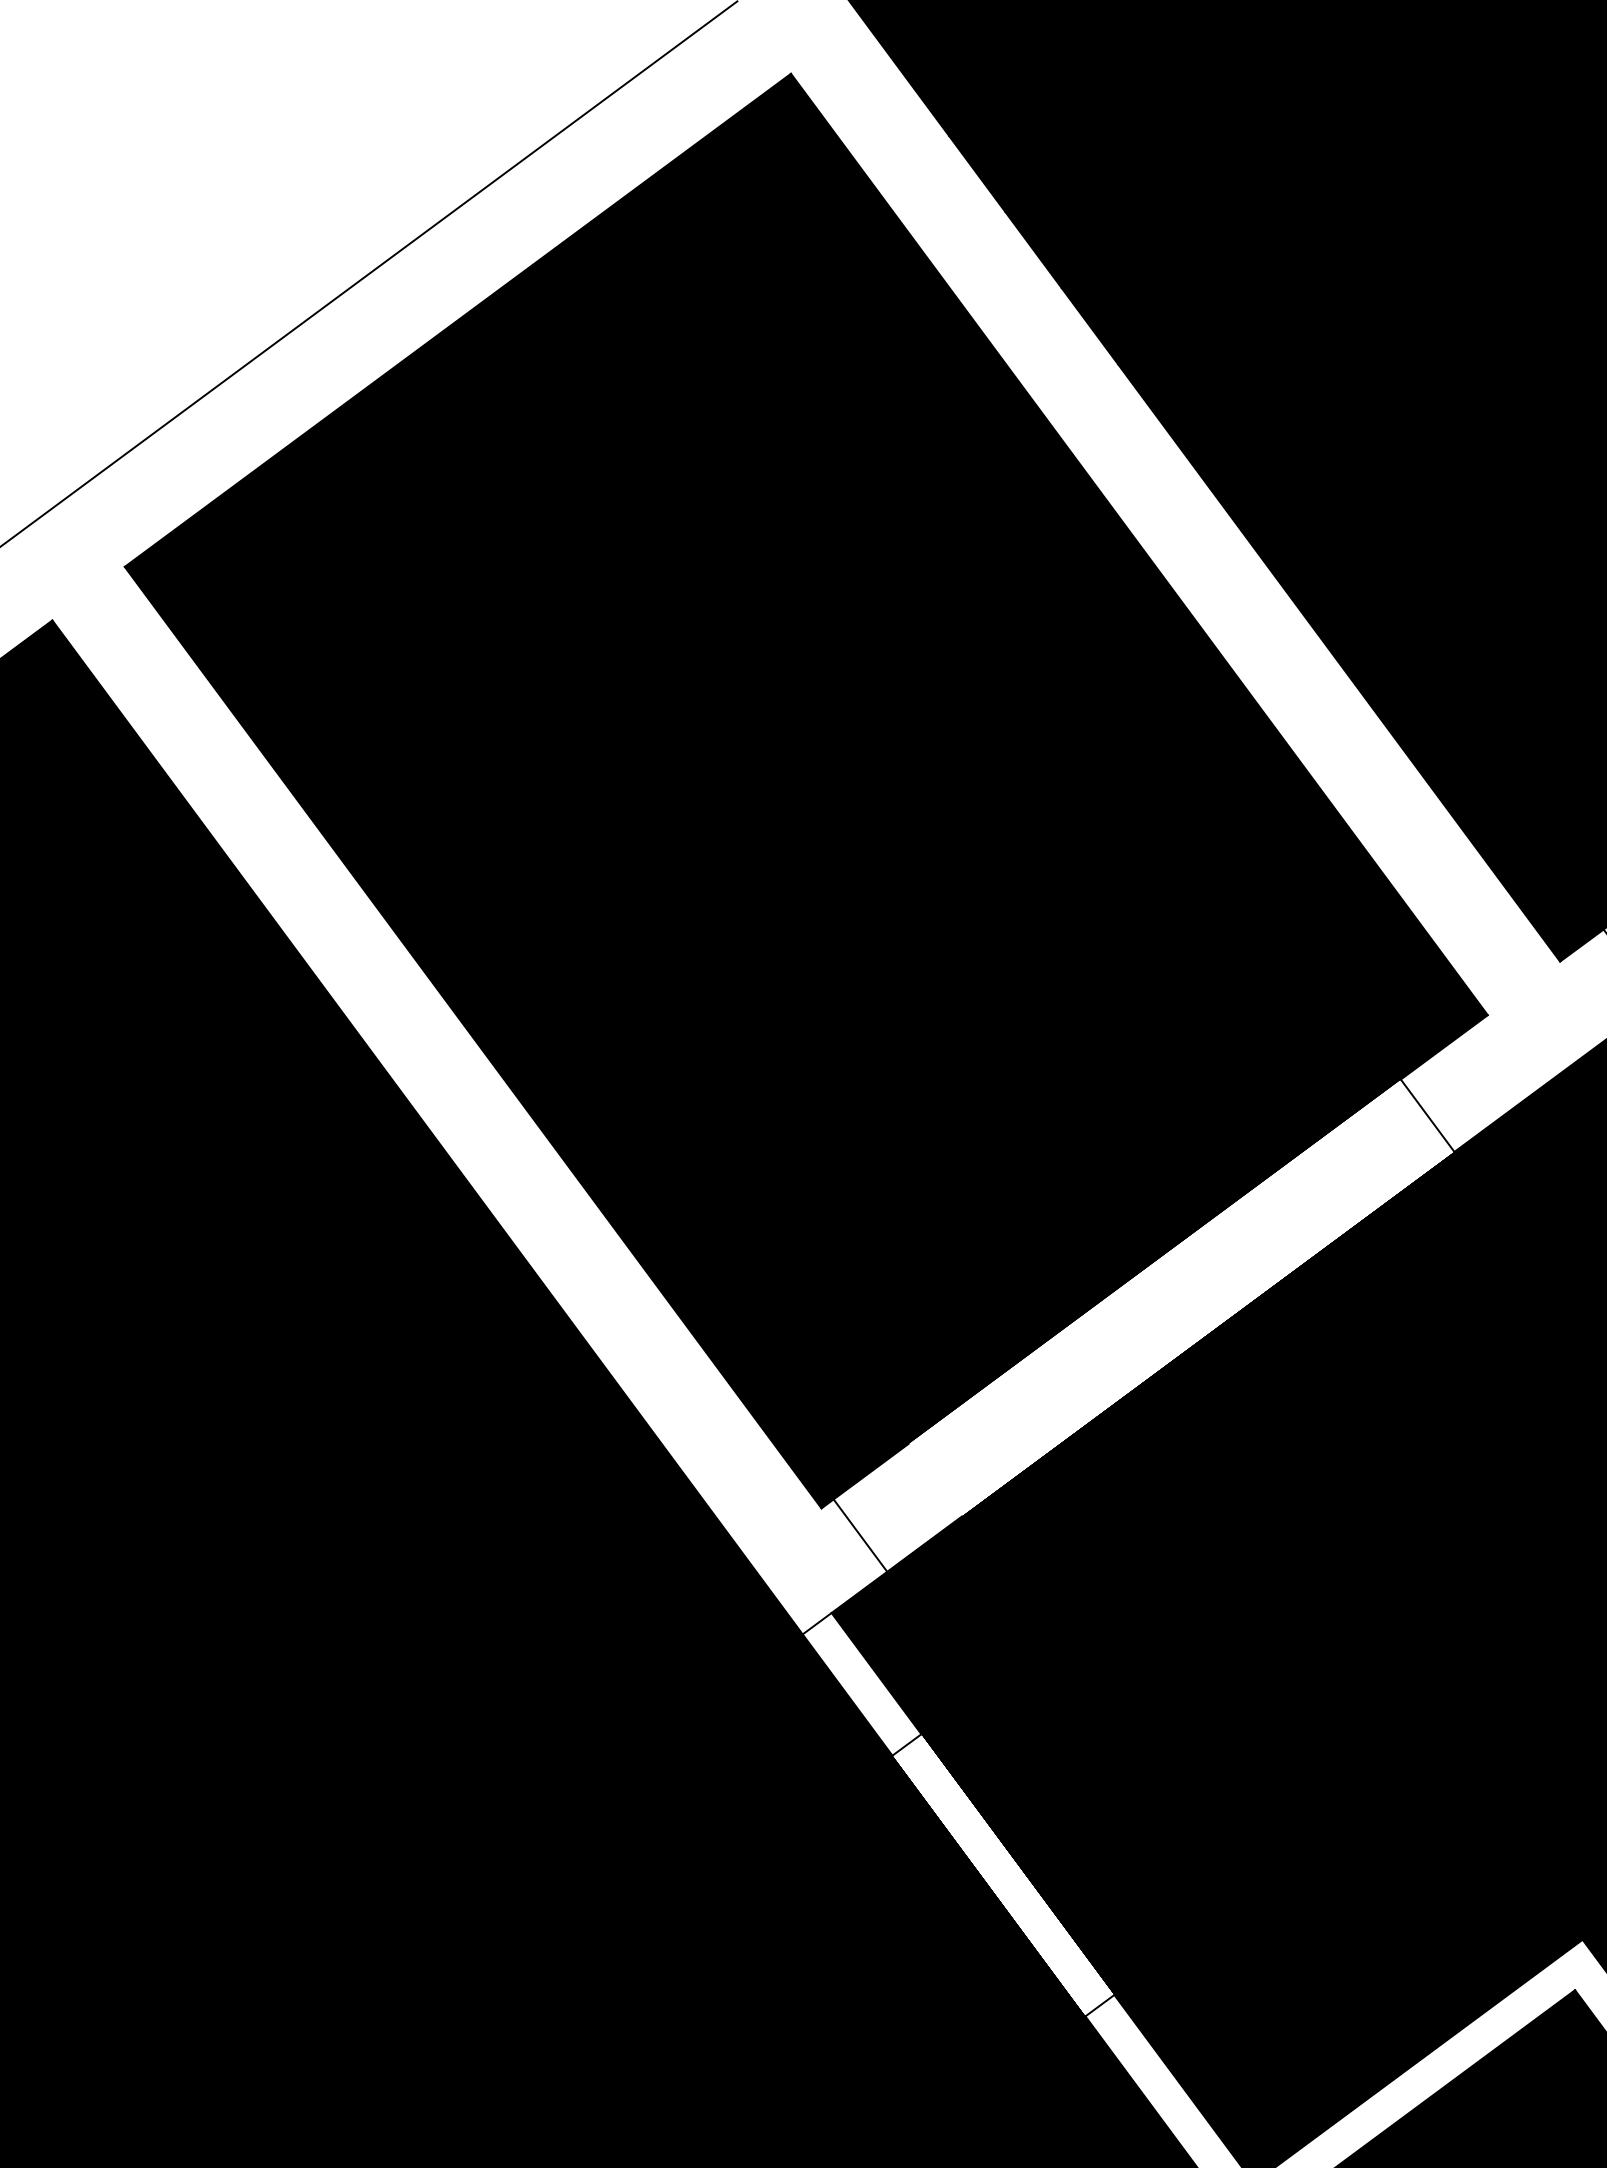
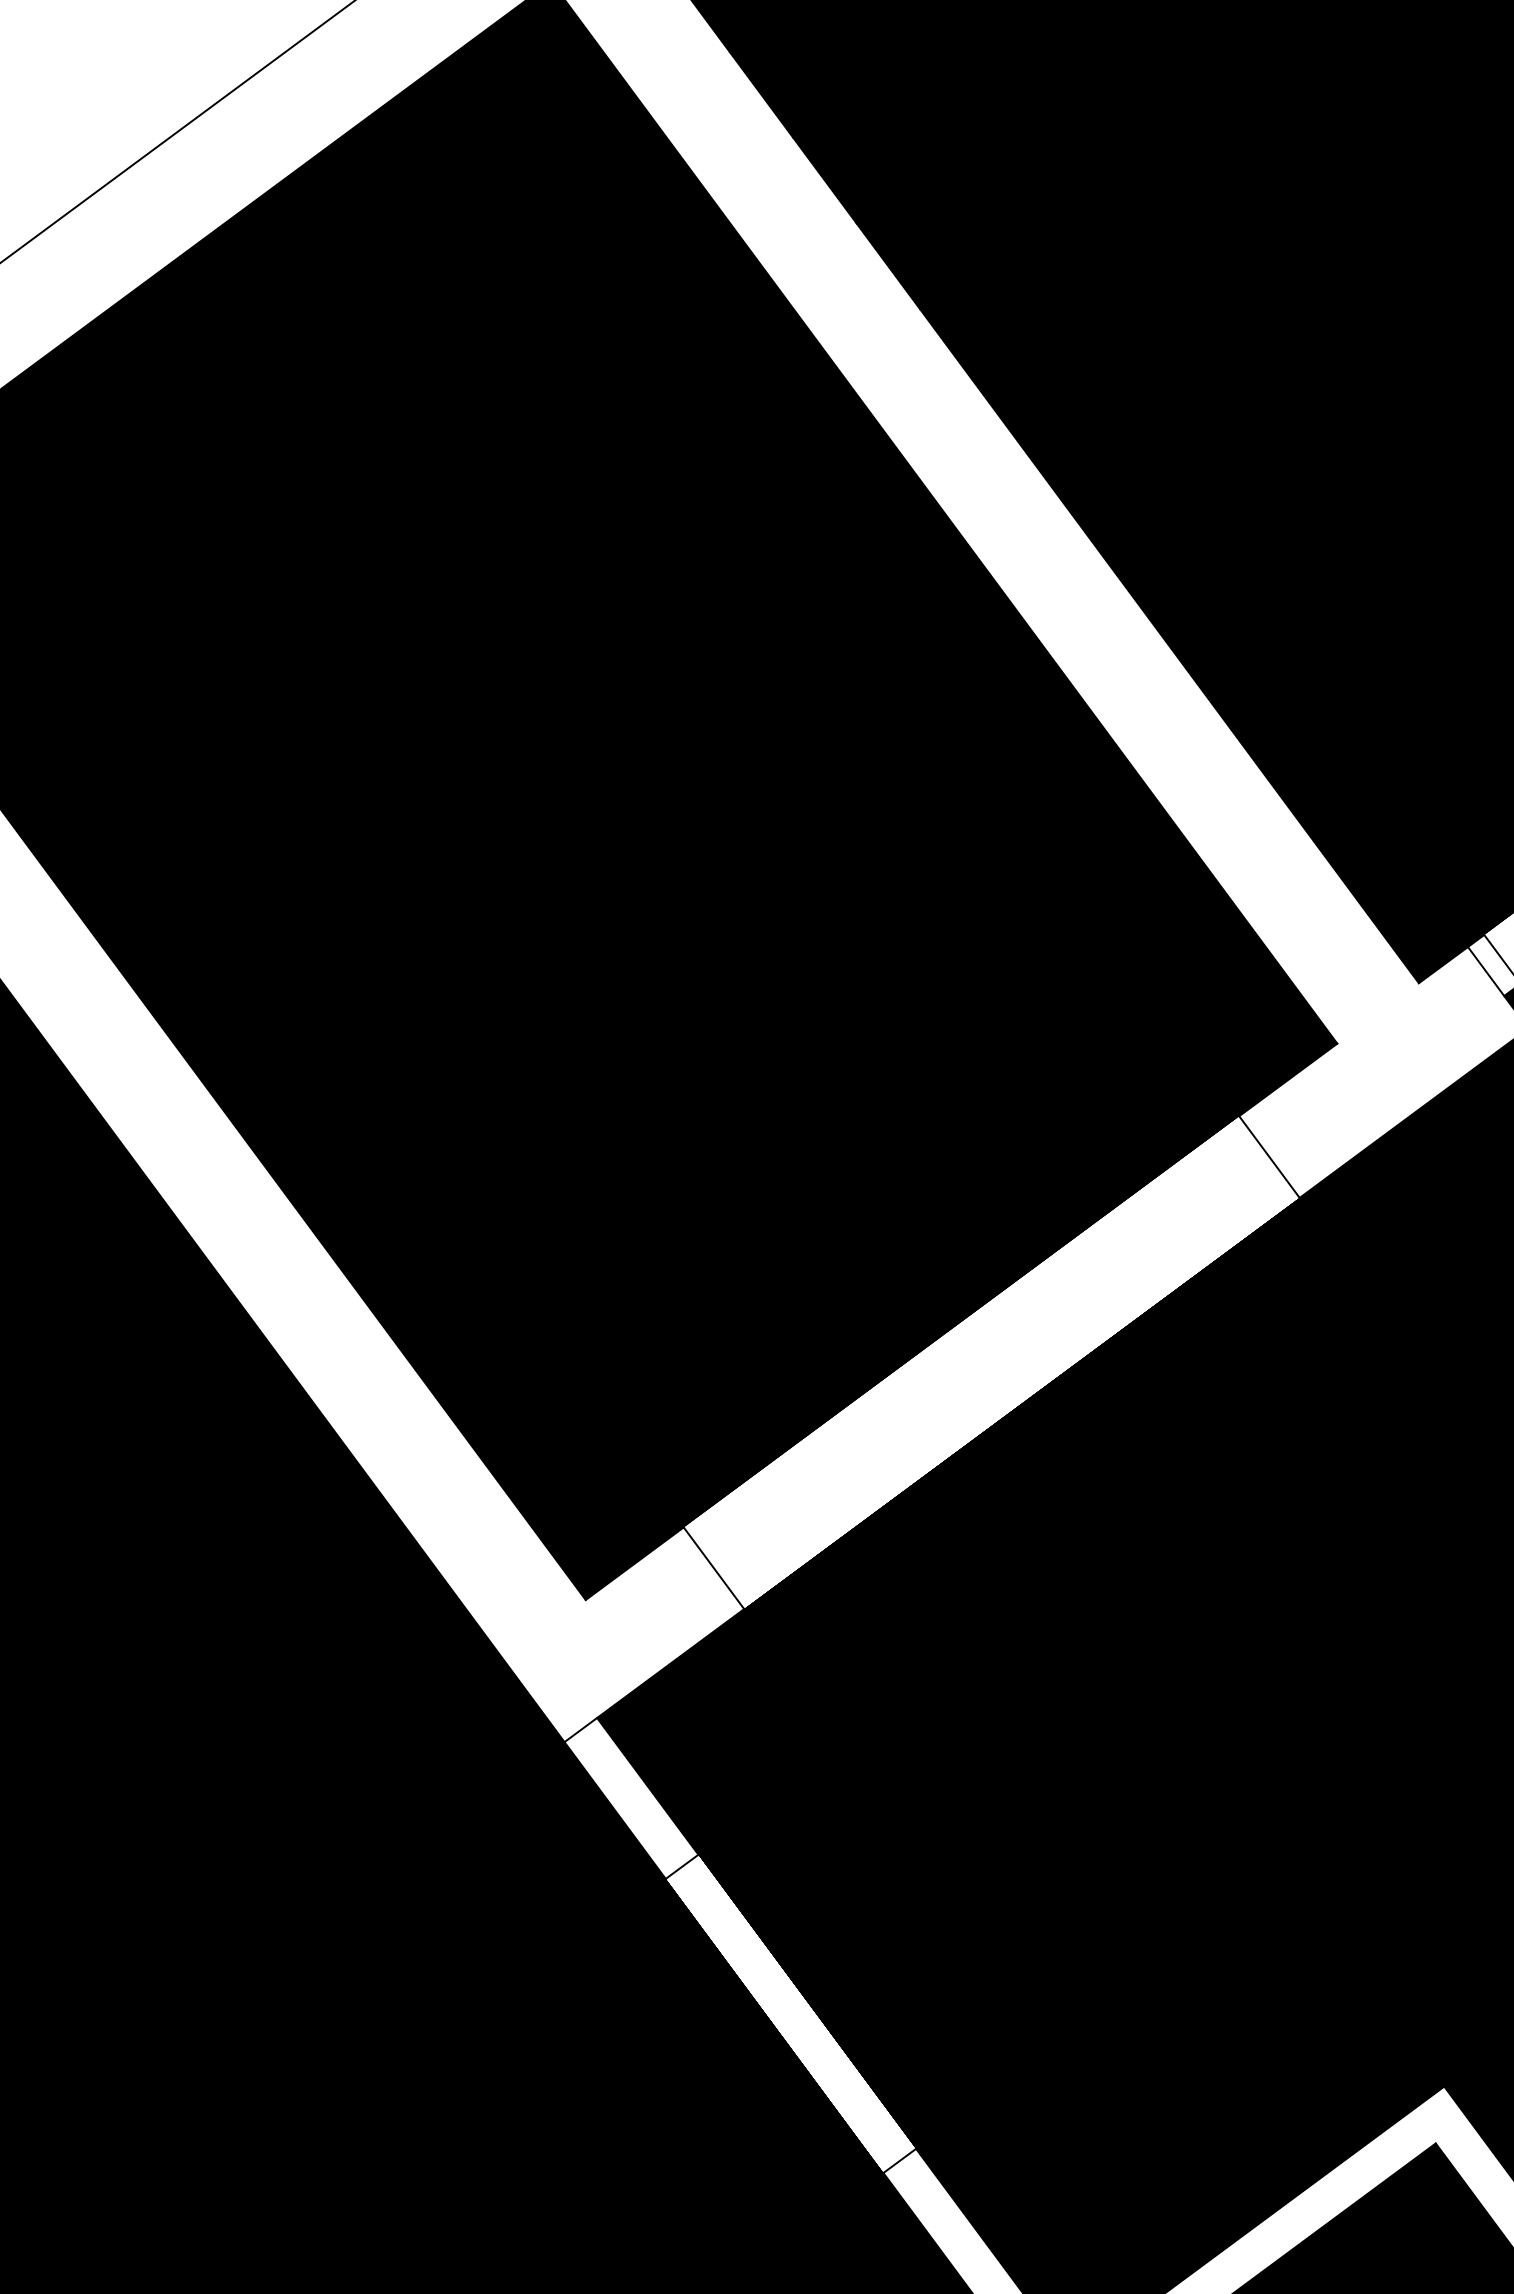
line: (859, 1535) -> (713, 1568), moved

